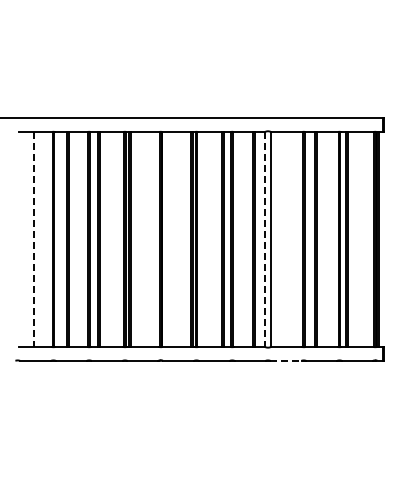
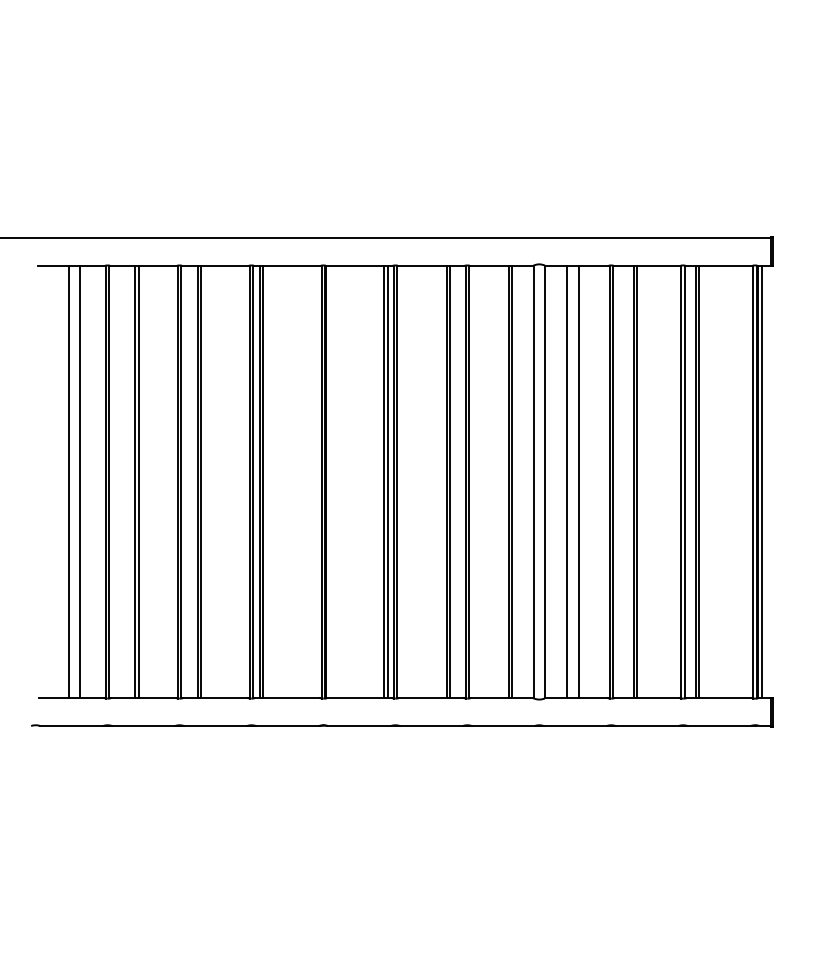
line: (34, 239) -> (69, 482), dashed -> solid
line: (39, 239) -> (79, 482), added
line: (265, 239) -> (534, 482), dashed -> solid
line: (281, 239) -> (566, 482), added
line: (287, 239) -> (578, 482), added
line: (285, 360) -> (574, 725), dashed -> solid

